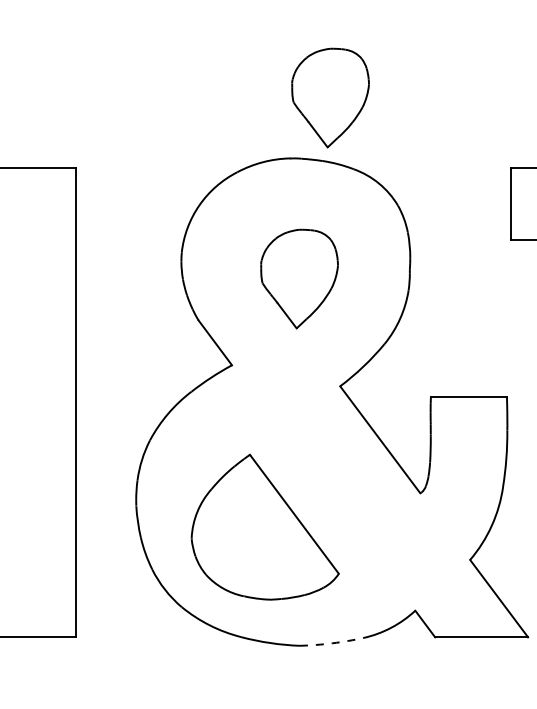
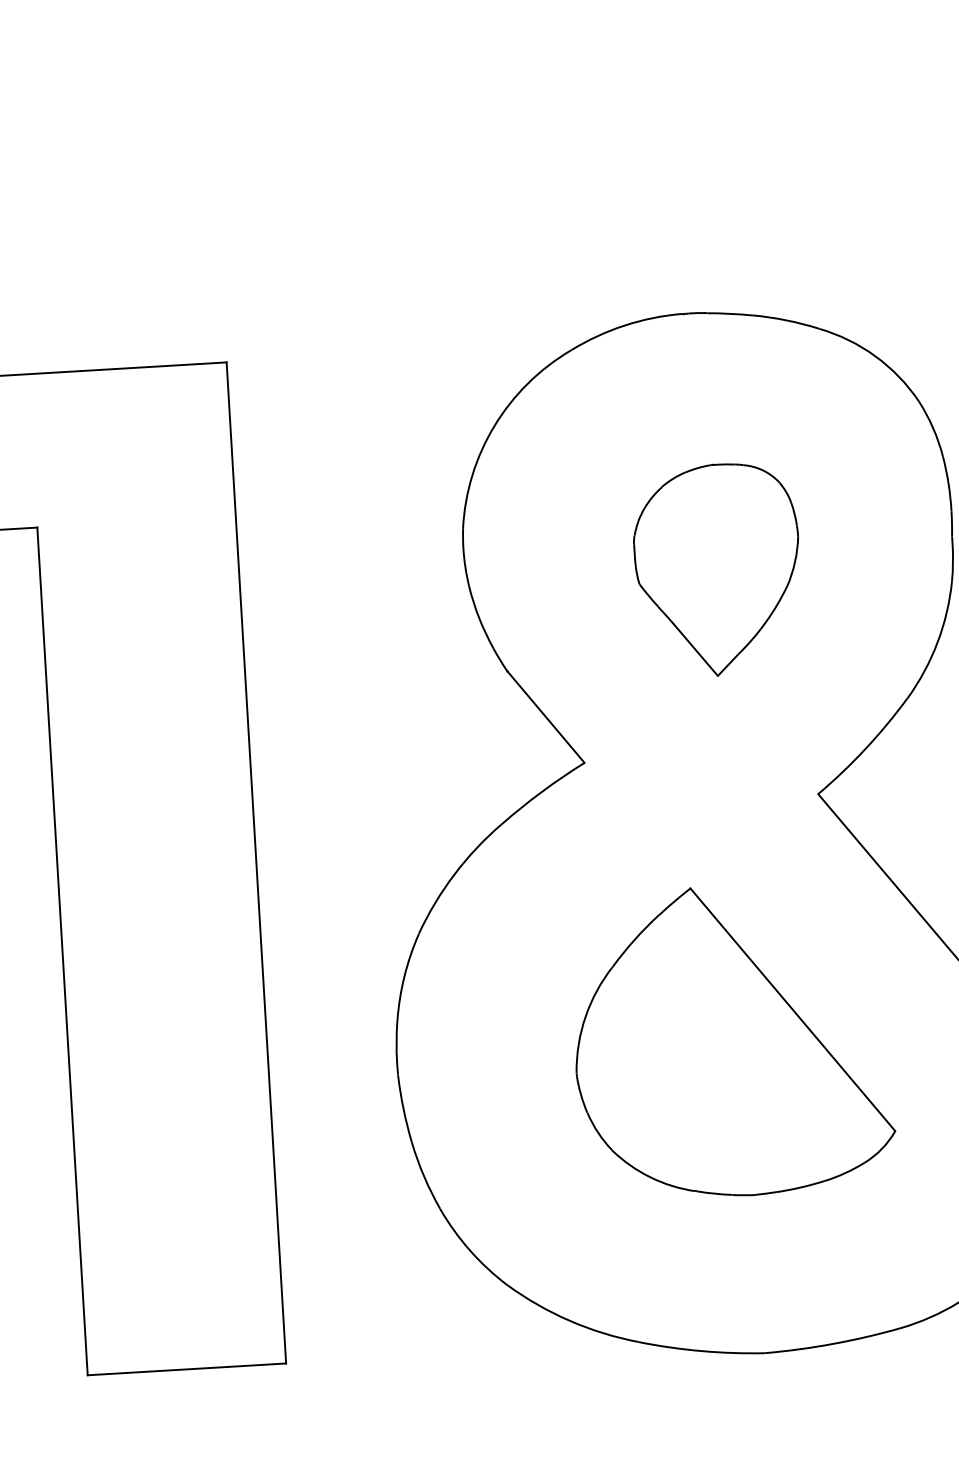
part: (330, 97) -> (760, 178), removed
part: (264, 526) -> (730, 1039), moved
arc: (332, 643) -> (834, 1344), dashed -> solid

